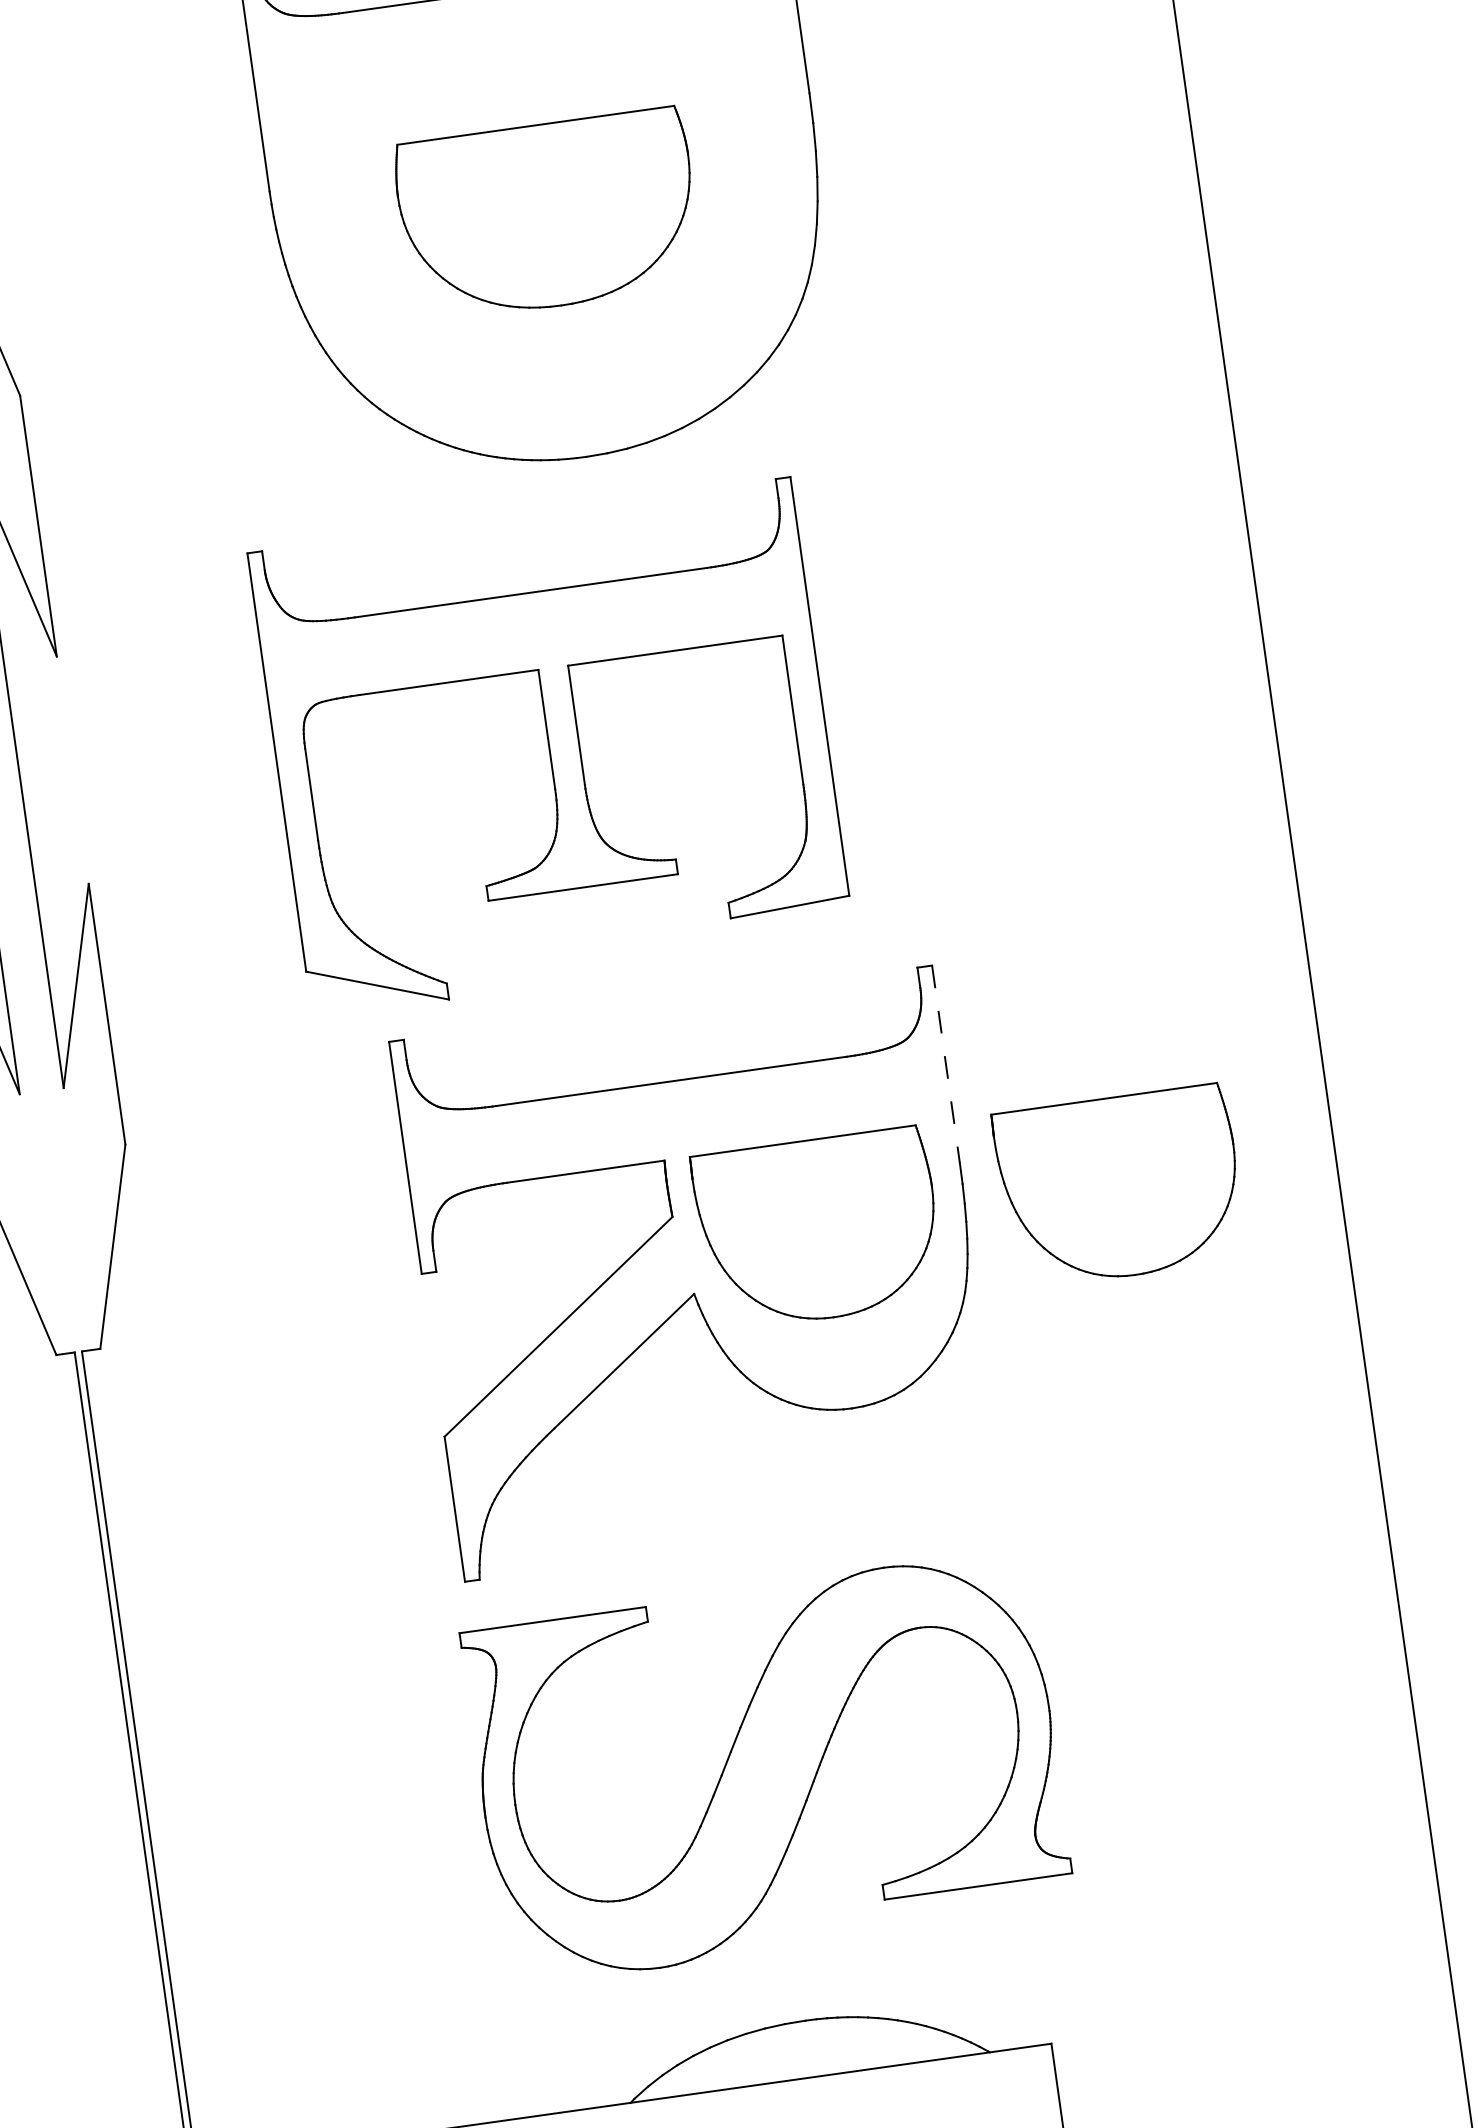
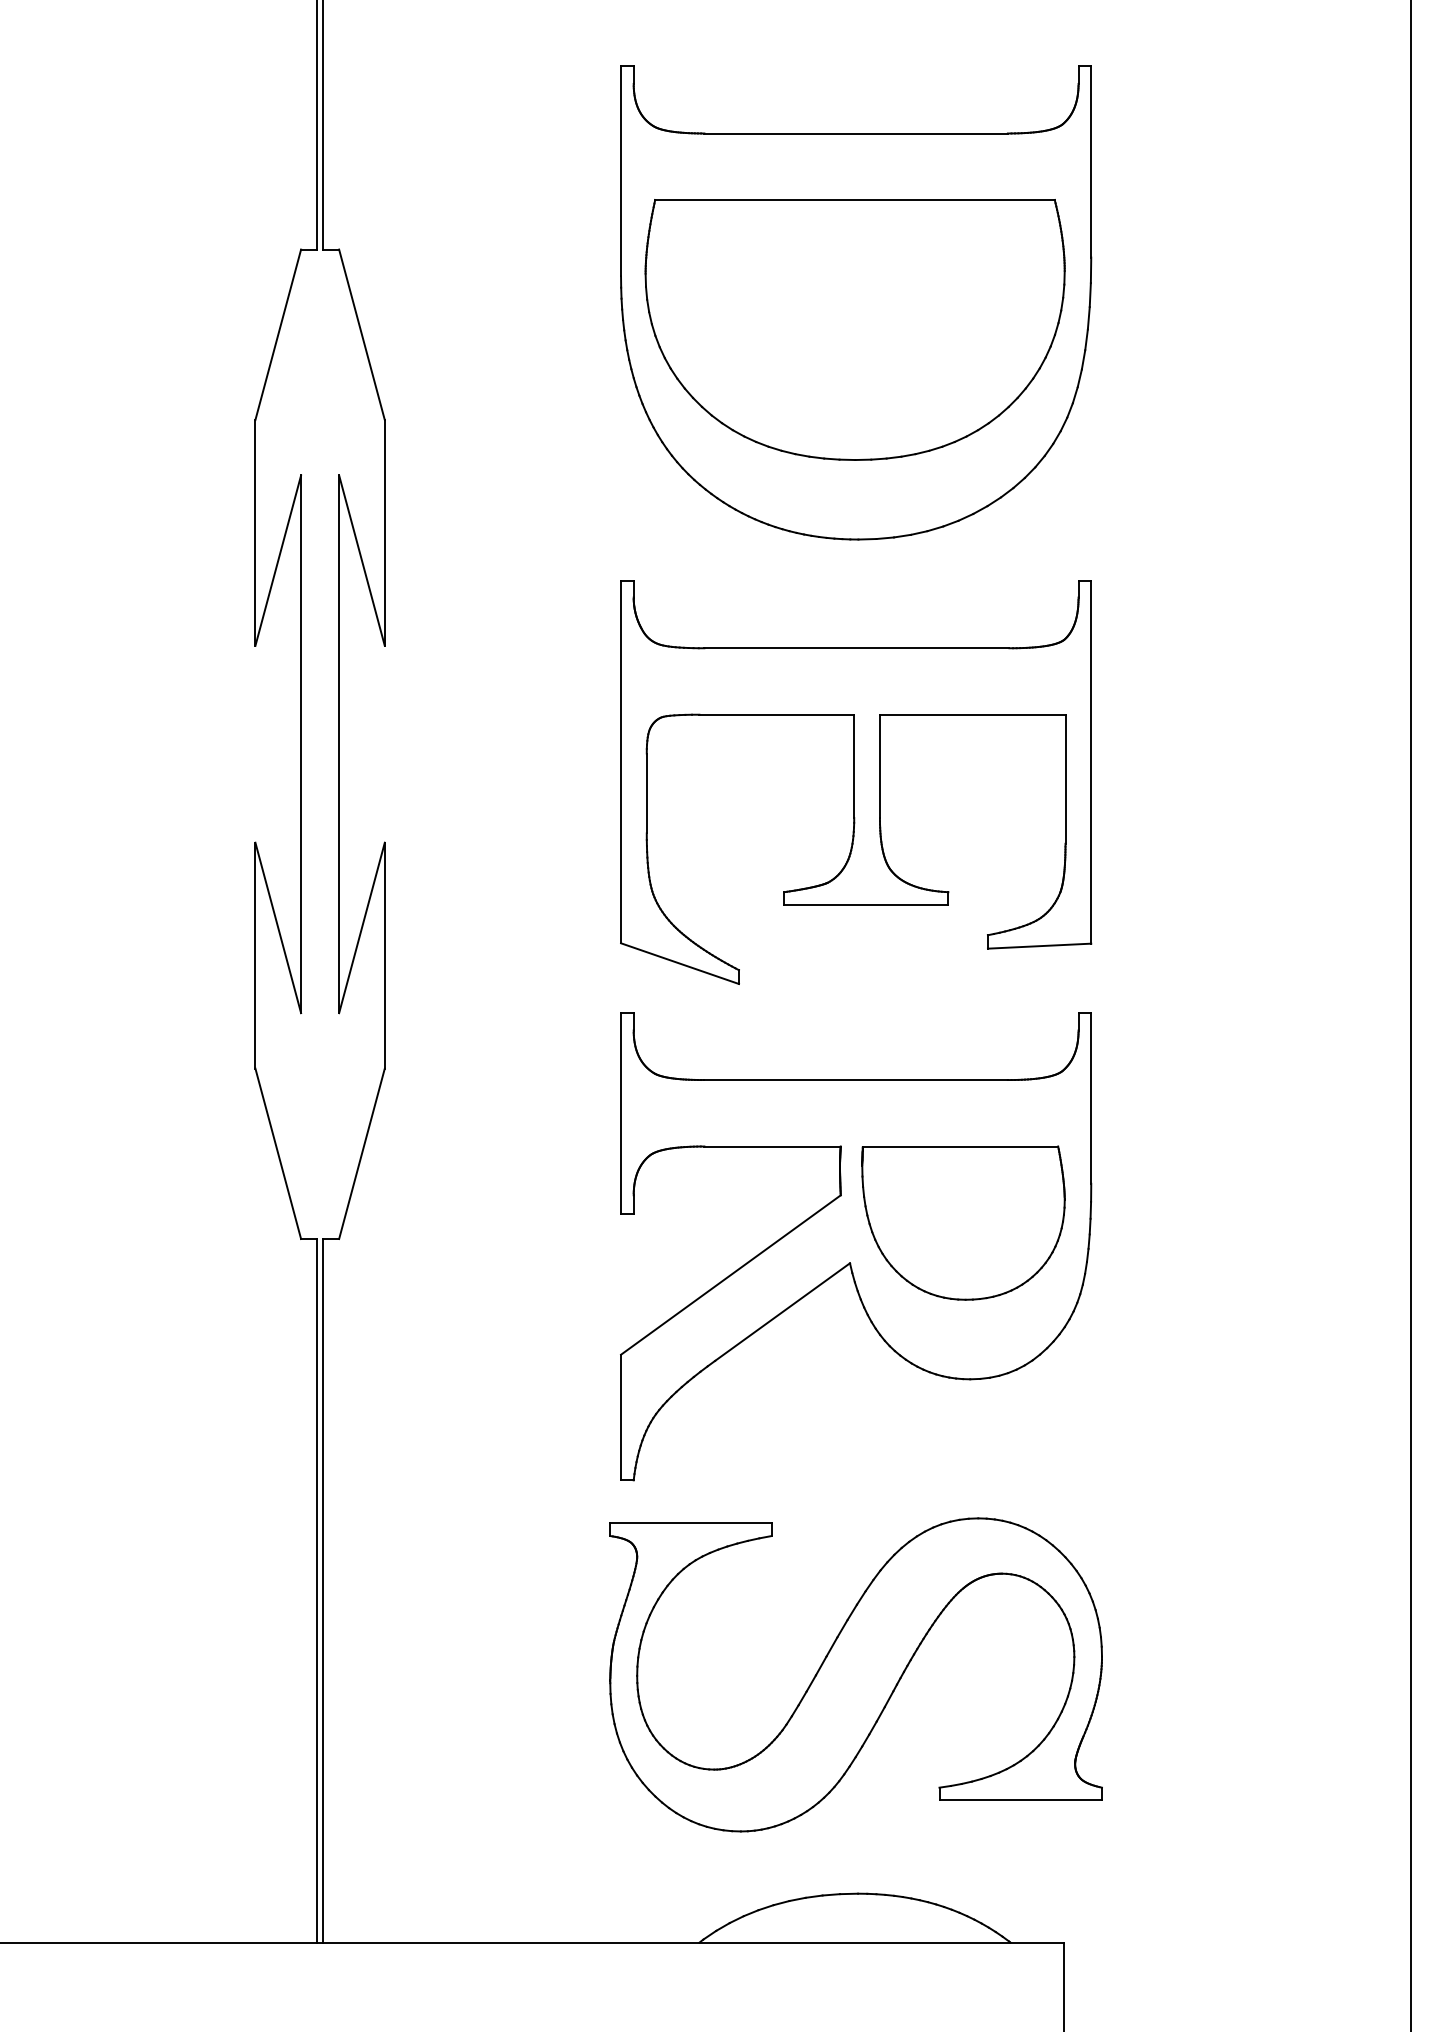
part: (547, 214) -> (854, 329), size x1.67
part: (552, 747) -> (856, 782), moved
line: (946, 1064) -> (1091, 1098), dashed -> solid
part: (1120, 1186) -> (1224, 1222), removed

